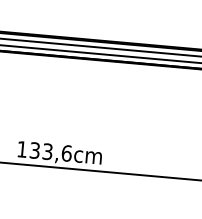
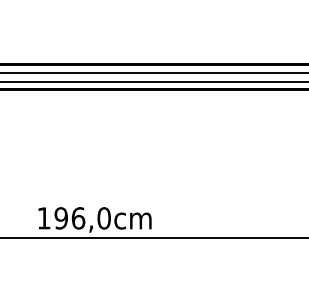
text: (50, 152) -> (82, 218), 133,6cm -> 196,0cm

